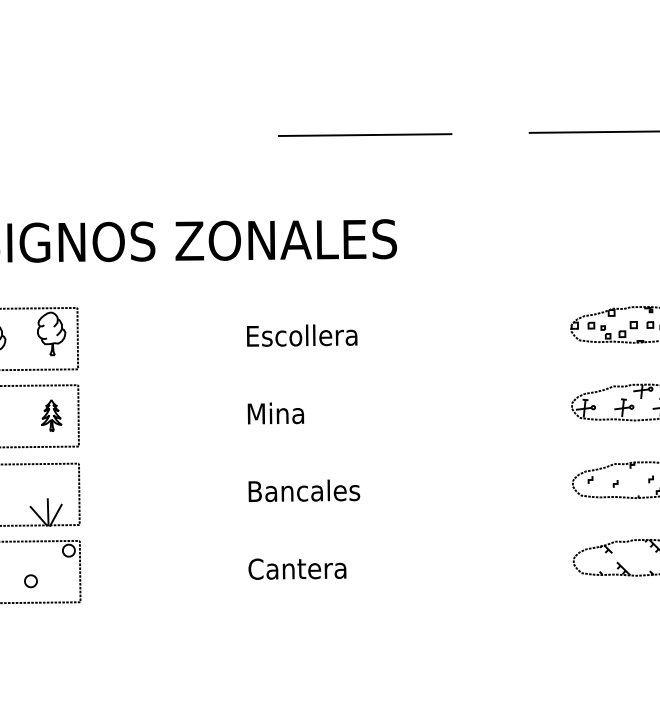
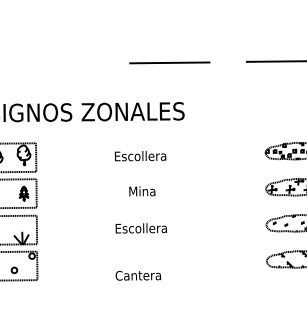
text: (276, 413) -> (142, 191), moved
text: (308, 491) -> (143, 228), Bancales -> Escollera
text: (297, 568) -> (138, 275), moved

